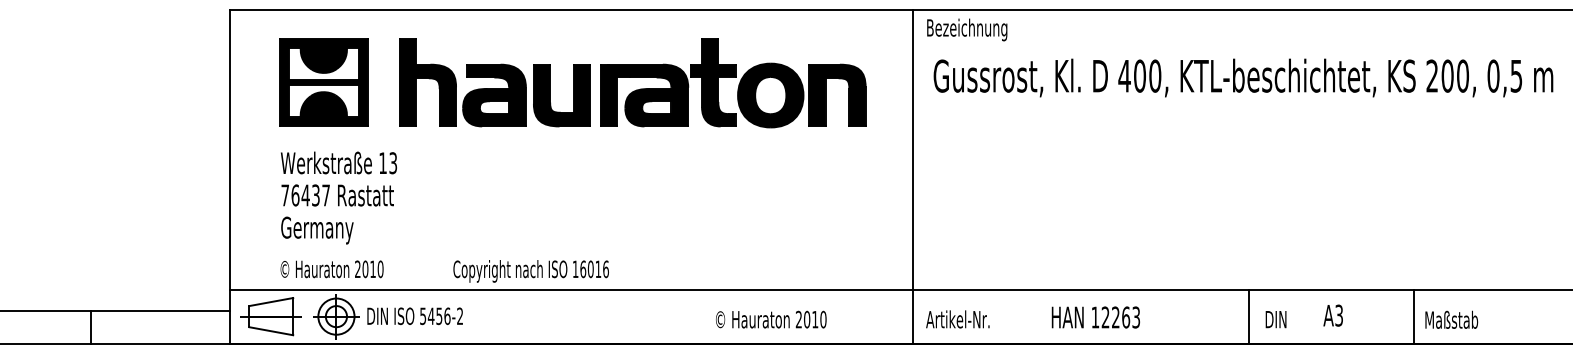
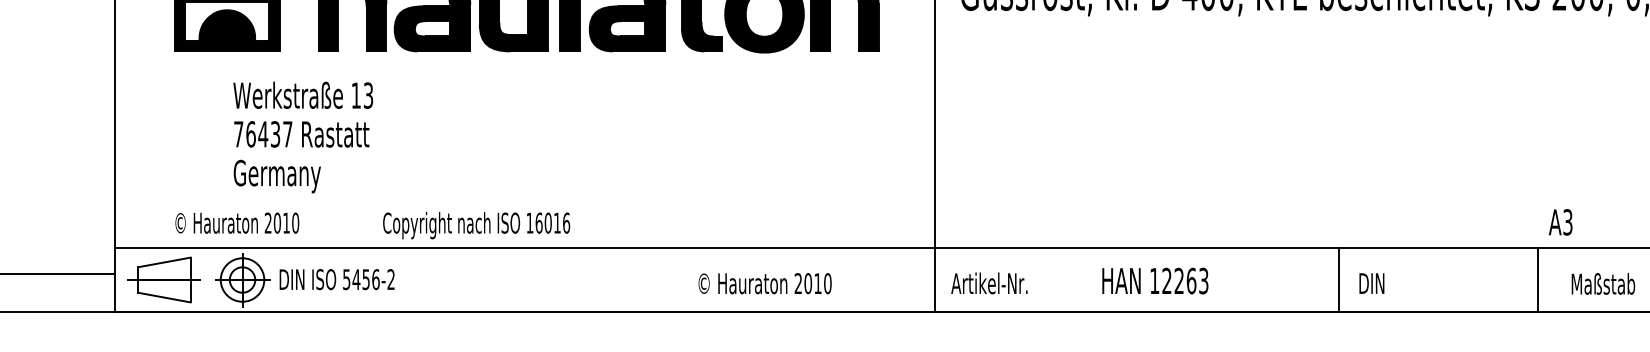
text: (338, 197) -> (302, 136), moved
text: (1332, 315) -> (1559, 222), moved
text: (1451, 319) -> (1603, 283), moved

